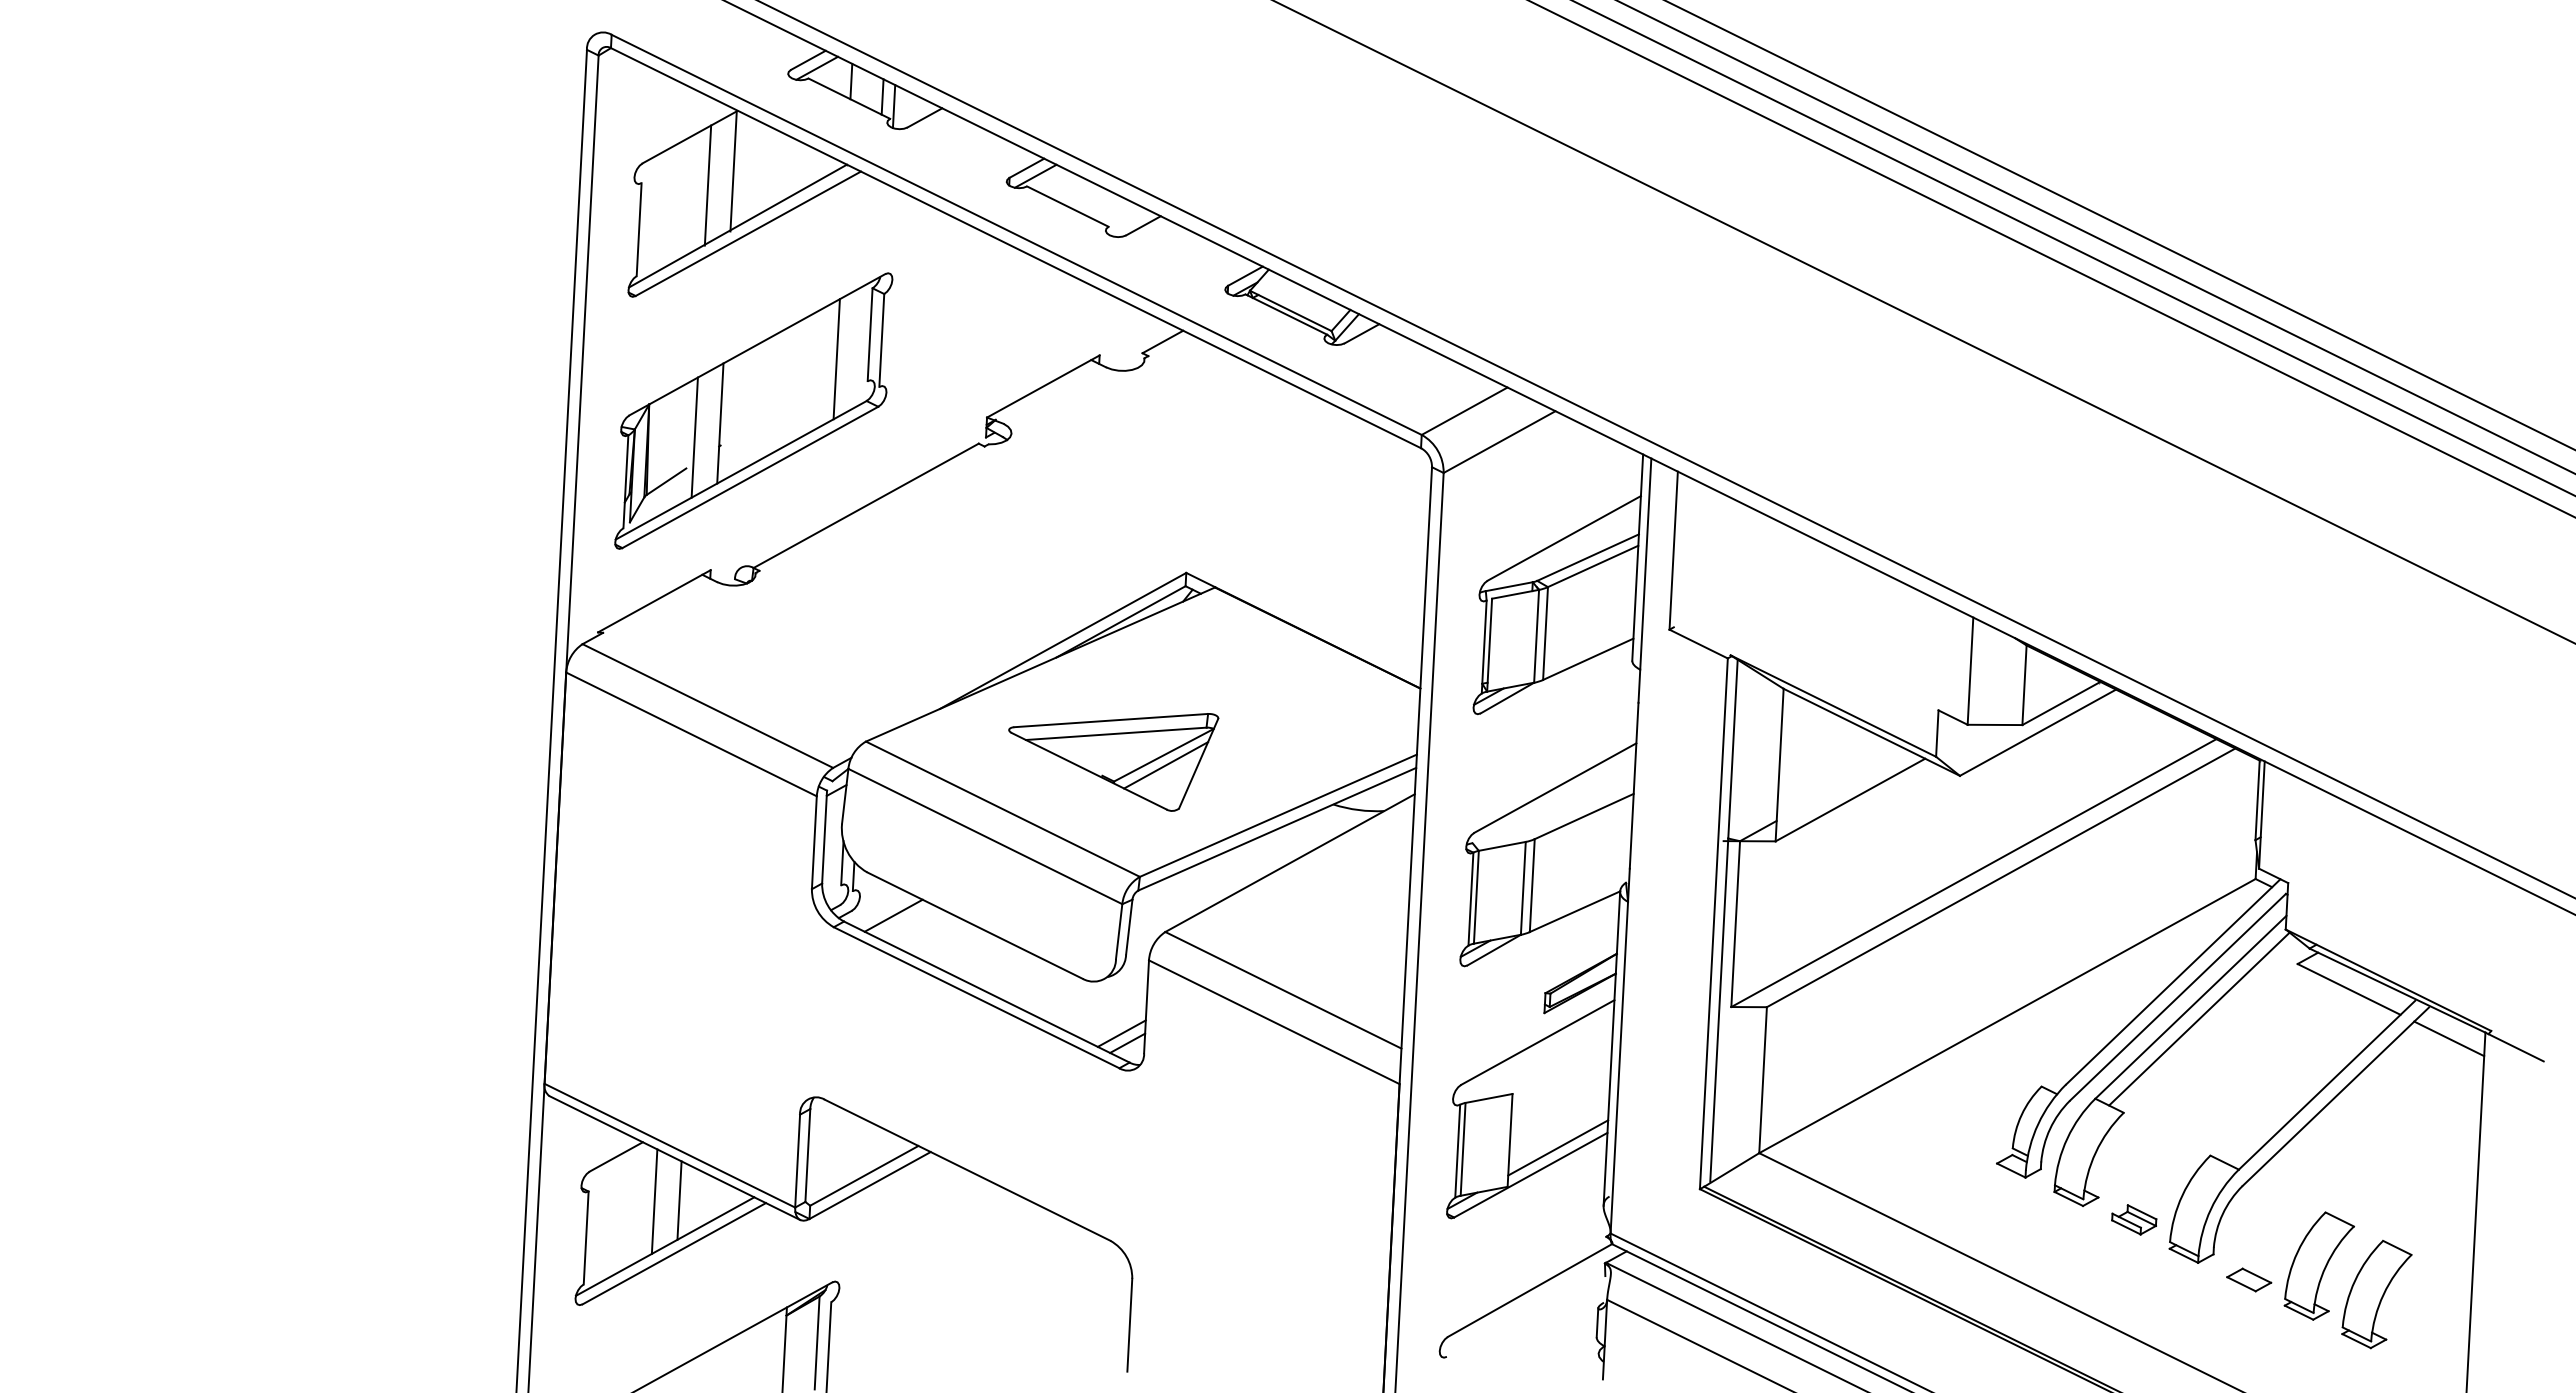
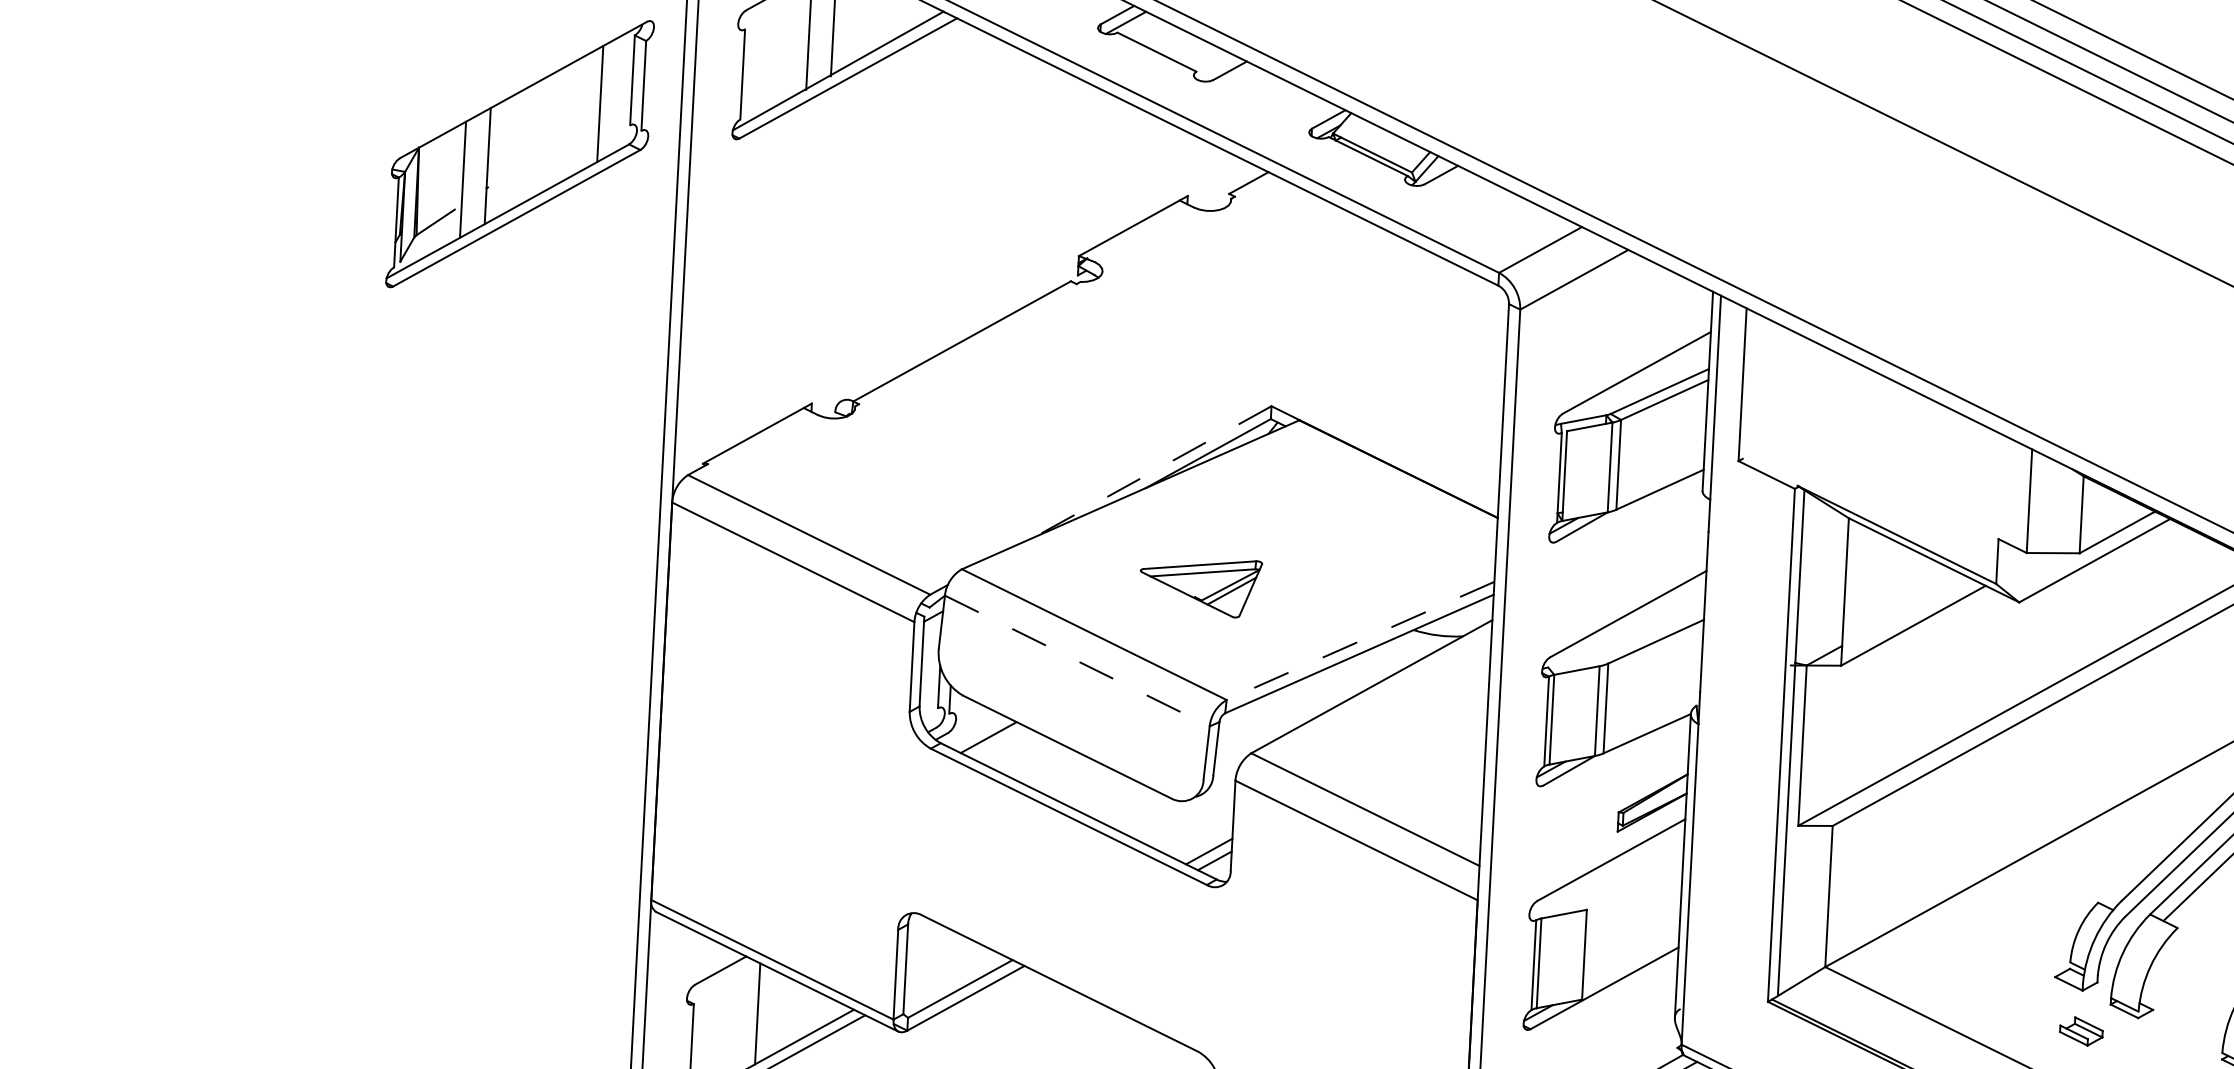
part: (753, 410) -> (519, 153), moved
line: (1063, 640) -> (1152, 471), solid -> dashed
part: (1113, 762) -> (1201, 589), size x0.6
line: (1277, 815) -> (1359, 640), solid -> dashed
line: (985, 836) -> (1077, 660), solid -> dashed
line: (1558, 1147) -> (1631, 961), removed
line: (679, 1200) -> (781, 1012), removed
part: (2134, 1219) -> (2081, 1031), moved

